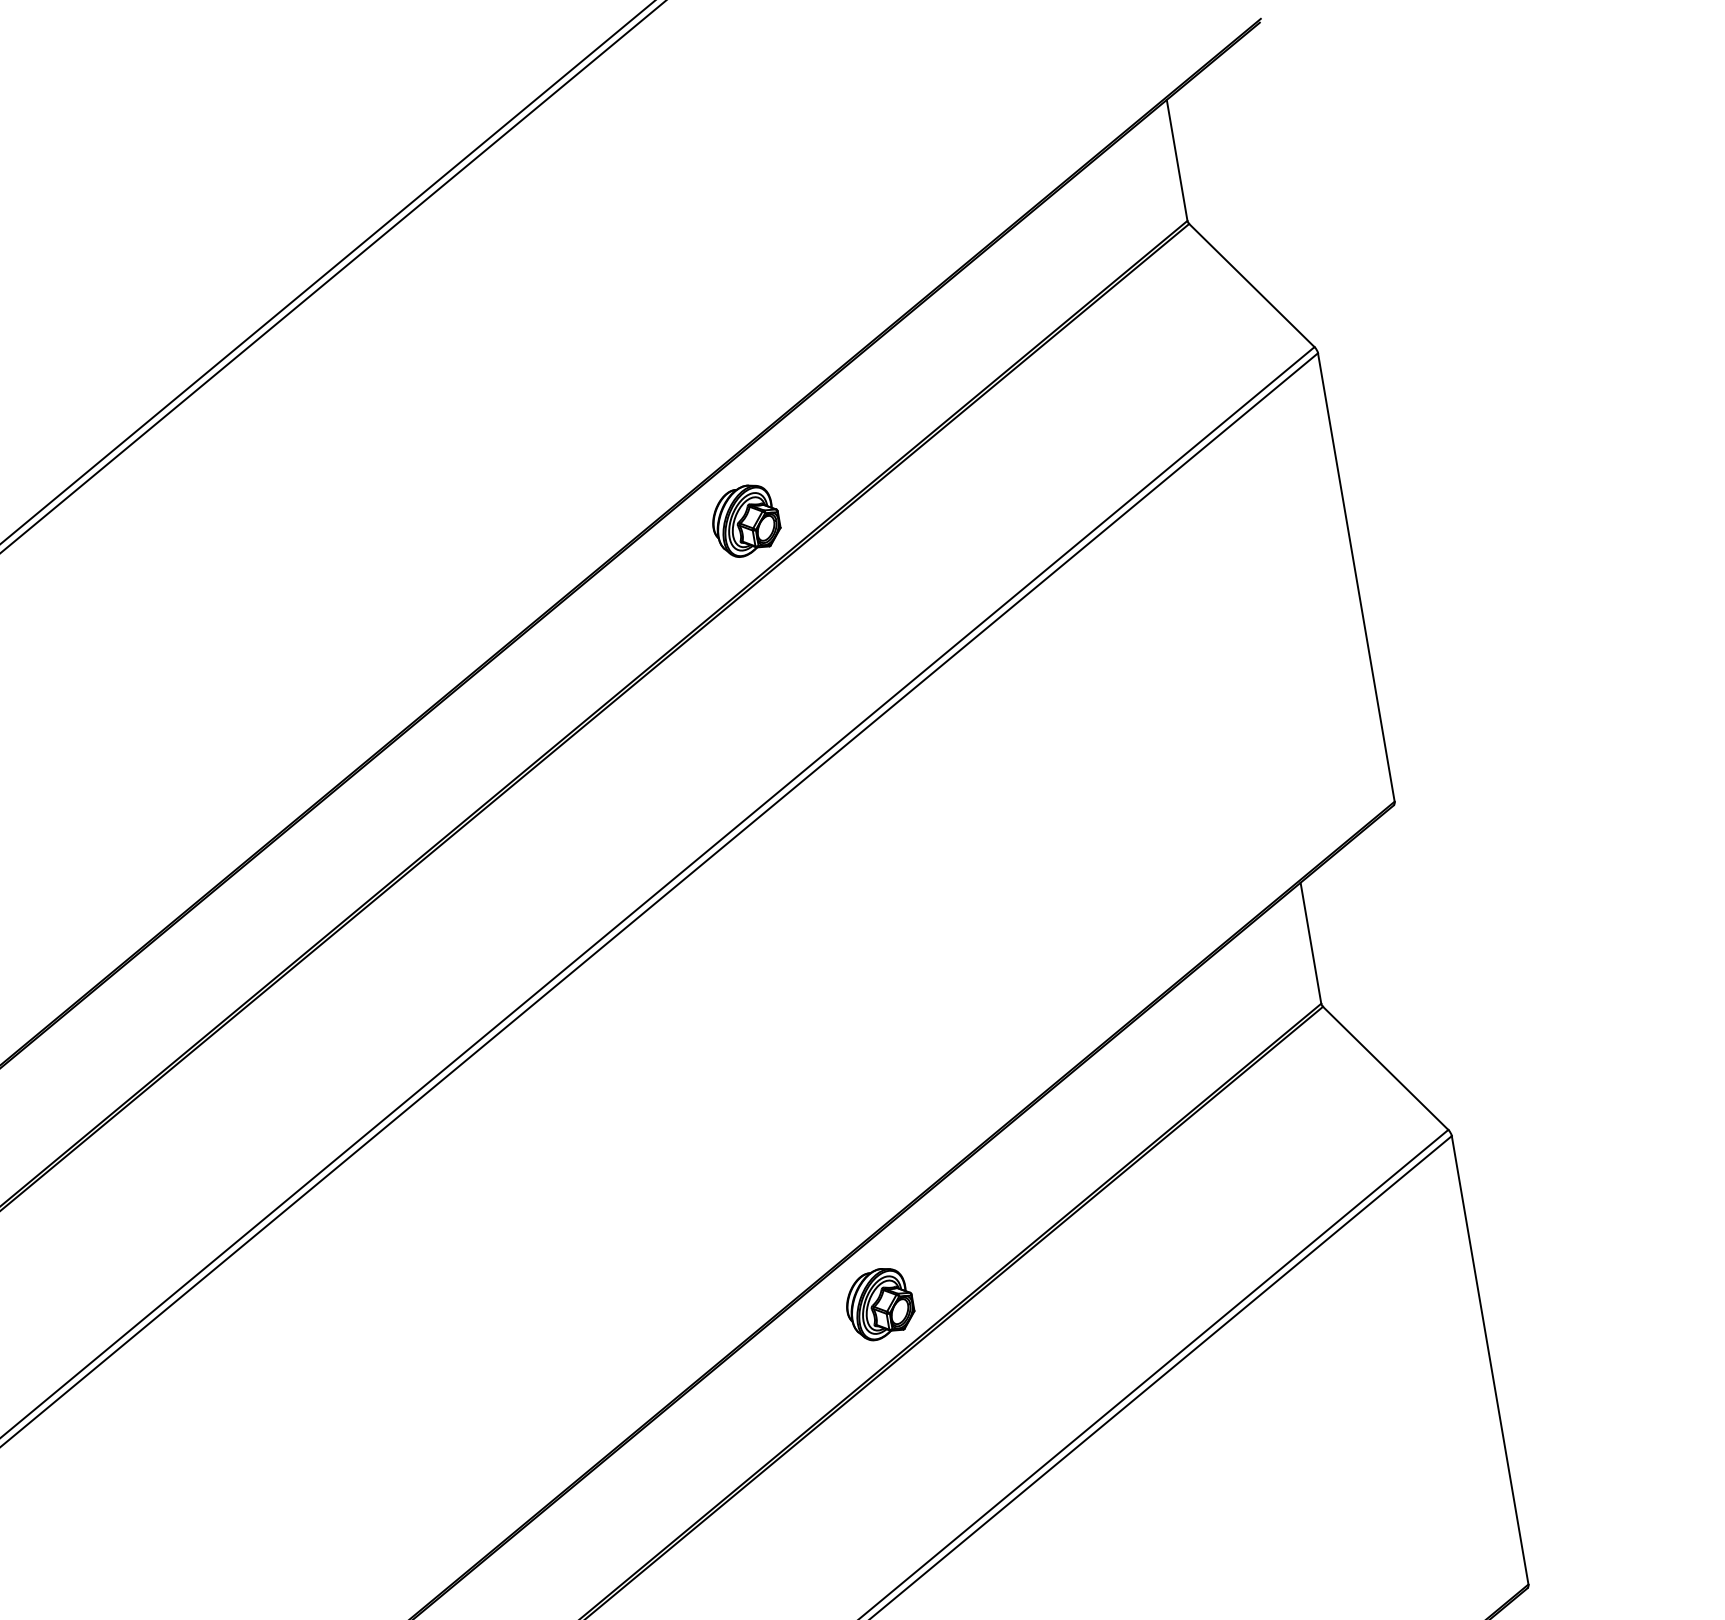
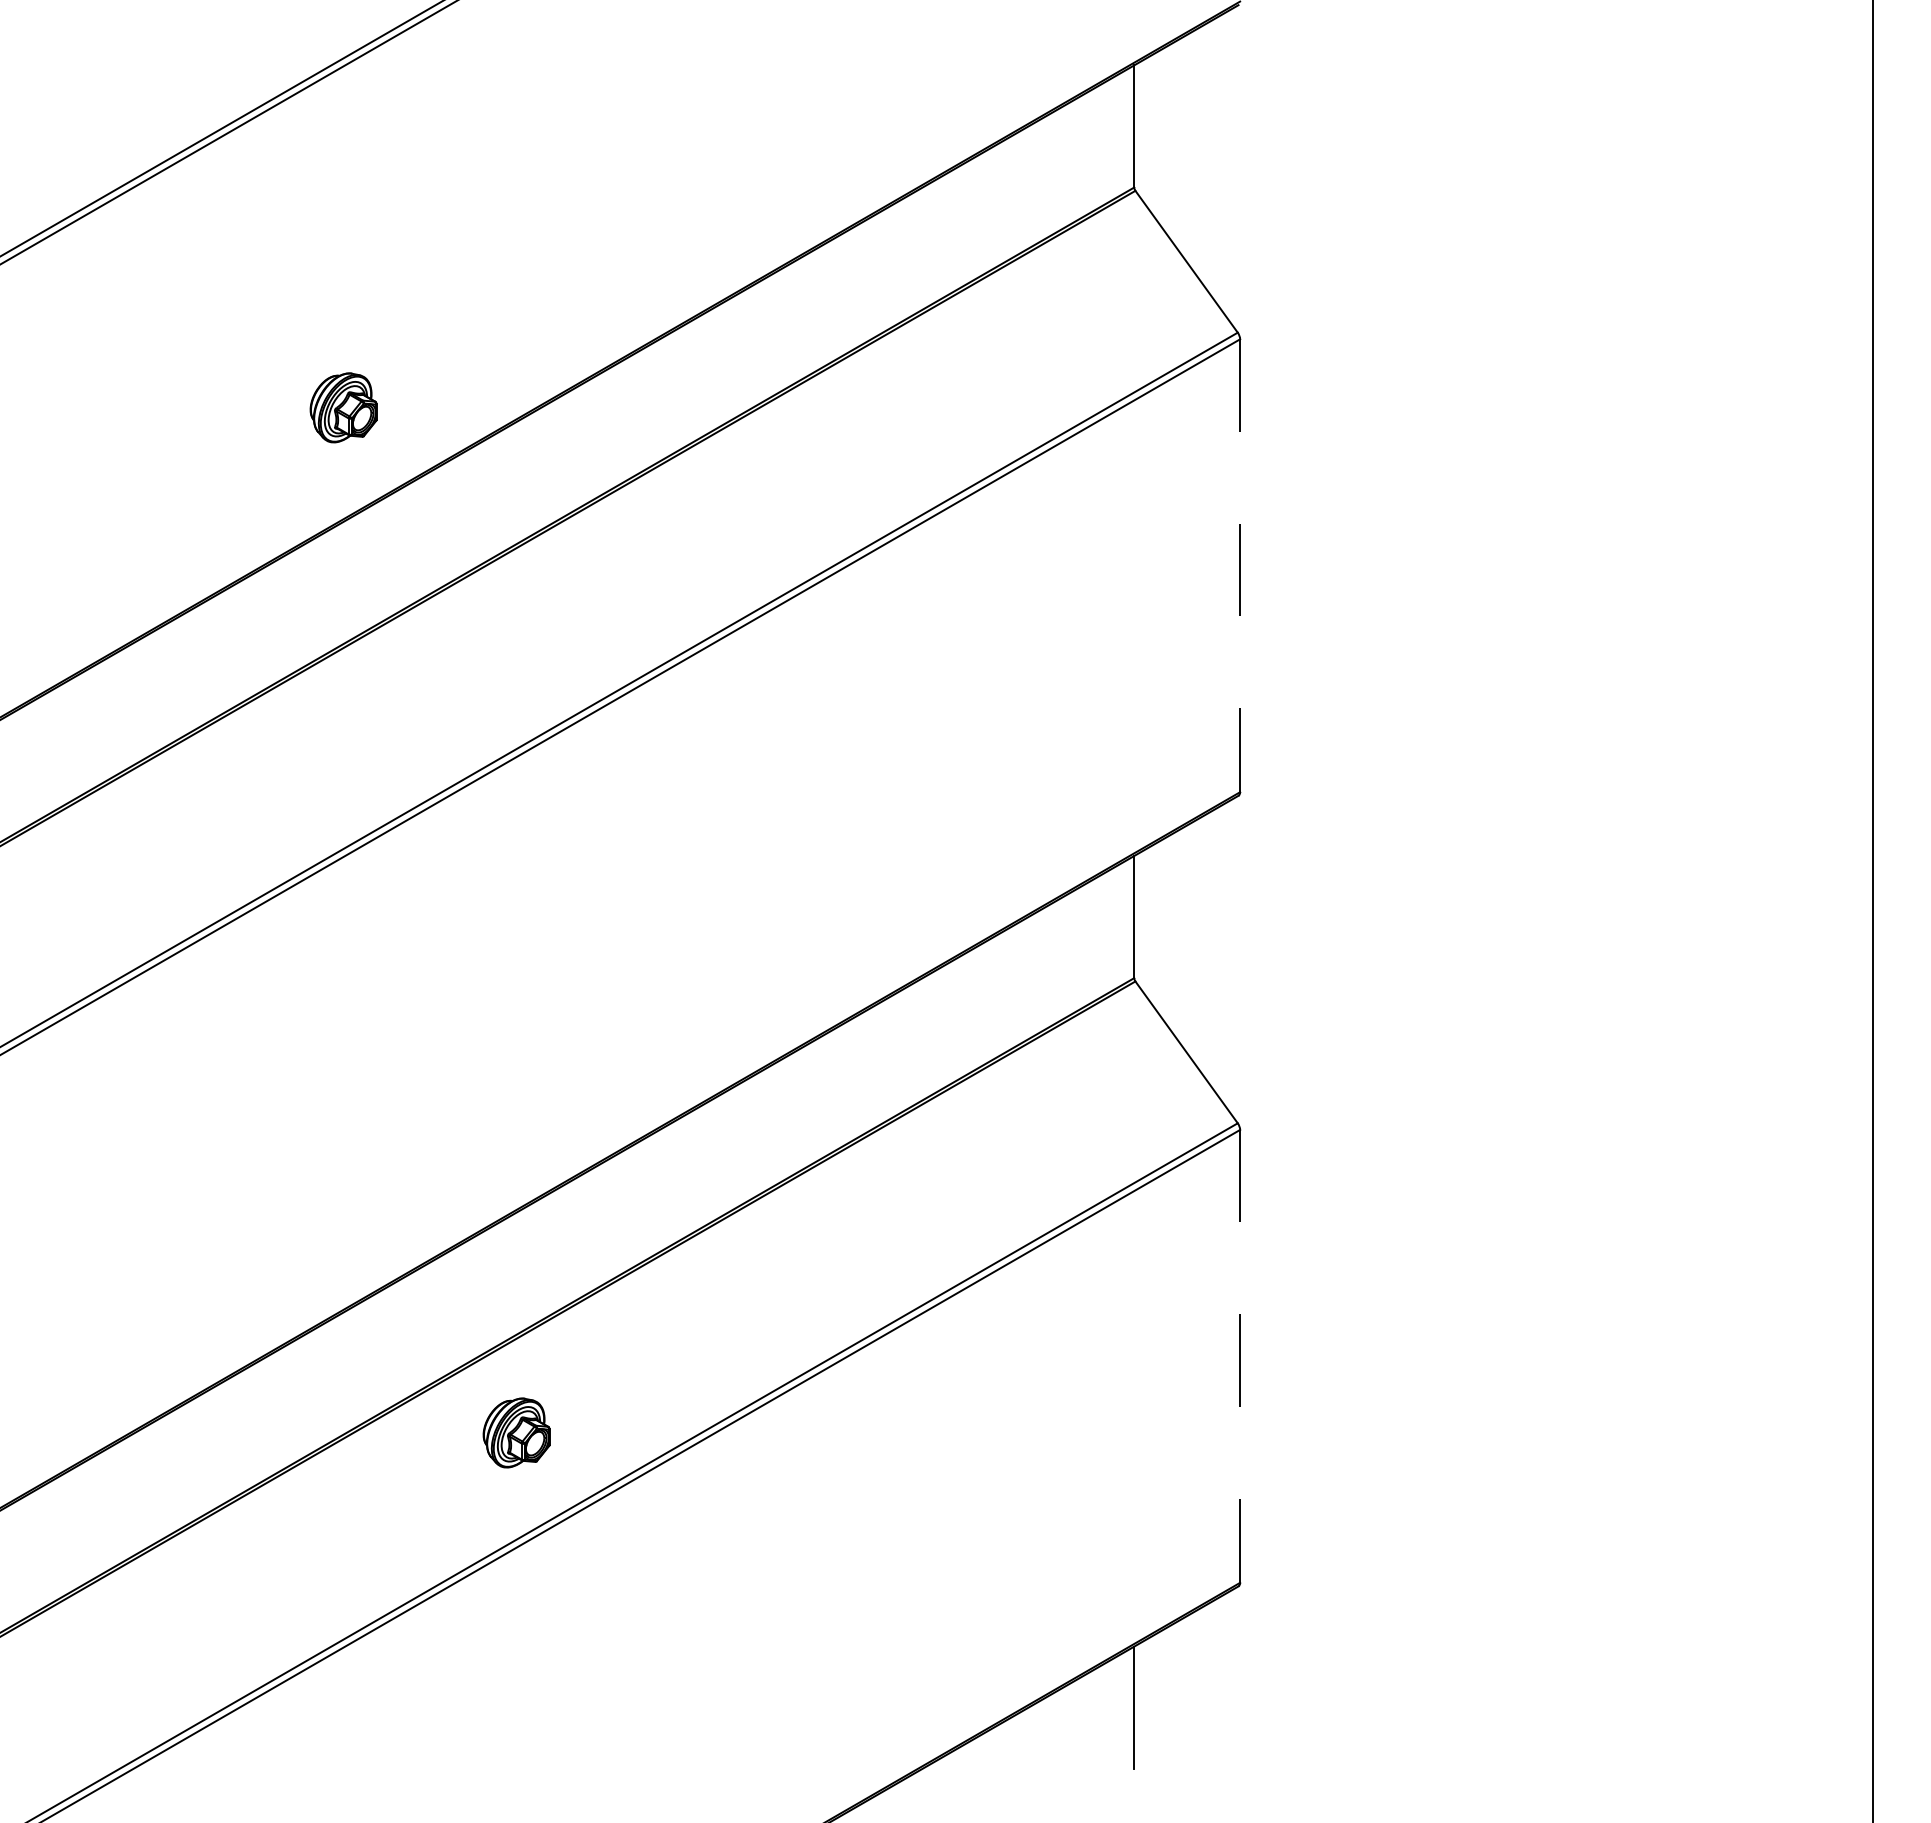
part: (745, 520) -> (343, 407), moved
line: (1356, 578) -> (1240, 566), solid -> dashed
part: (879, 1303) -> (516, 1432), moved
line: (1490, 1360) -> (1240, 1356), solid -> dashed

